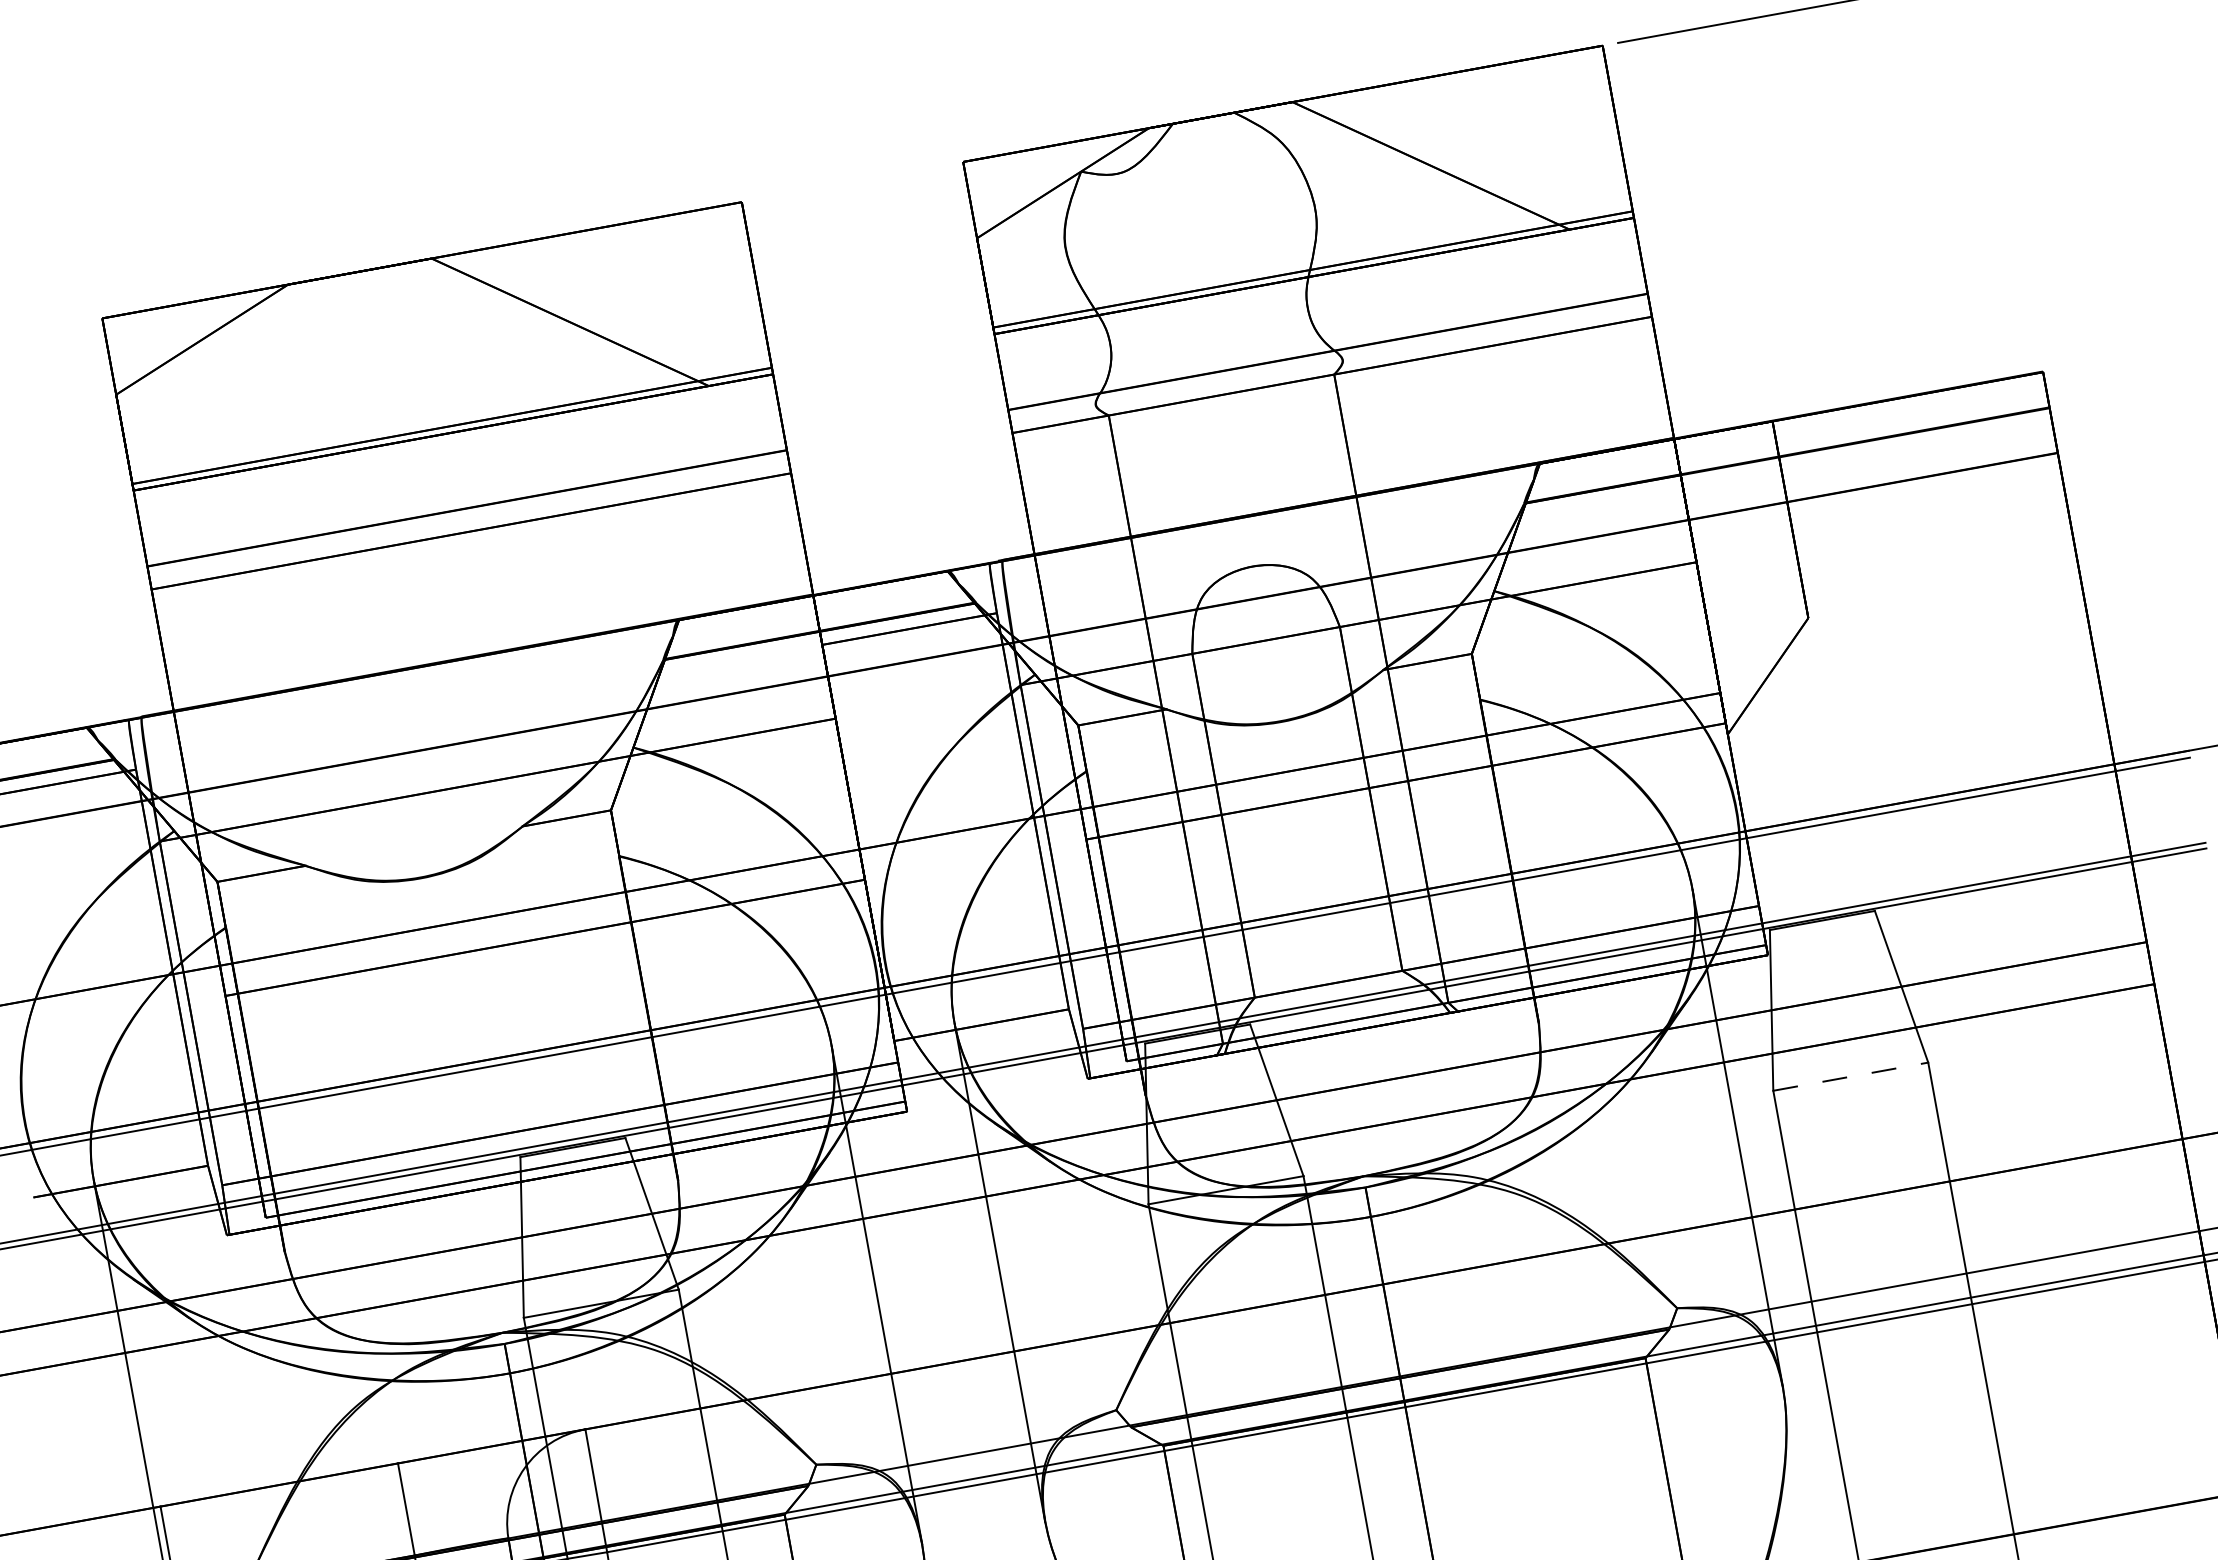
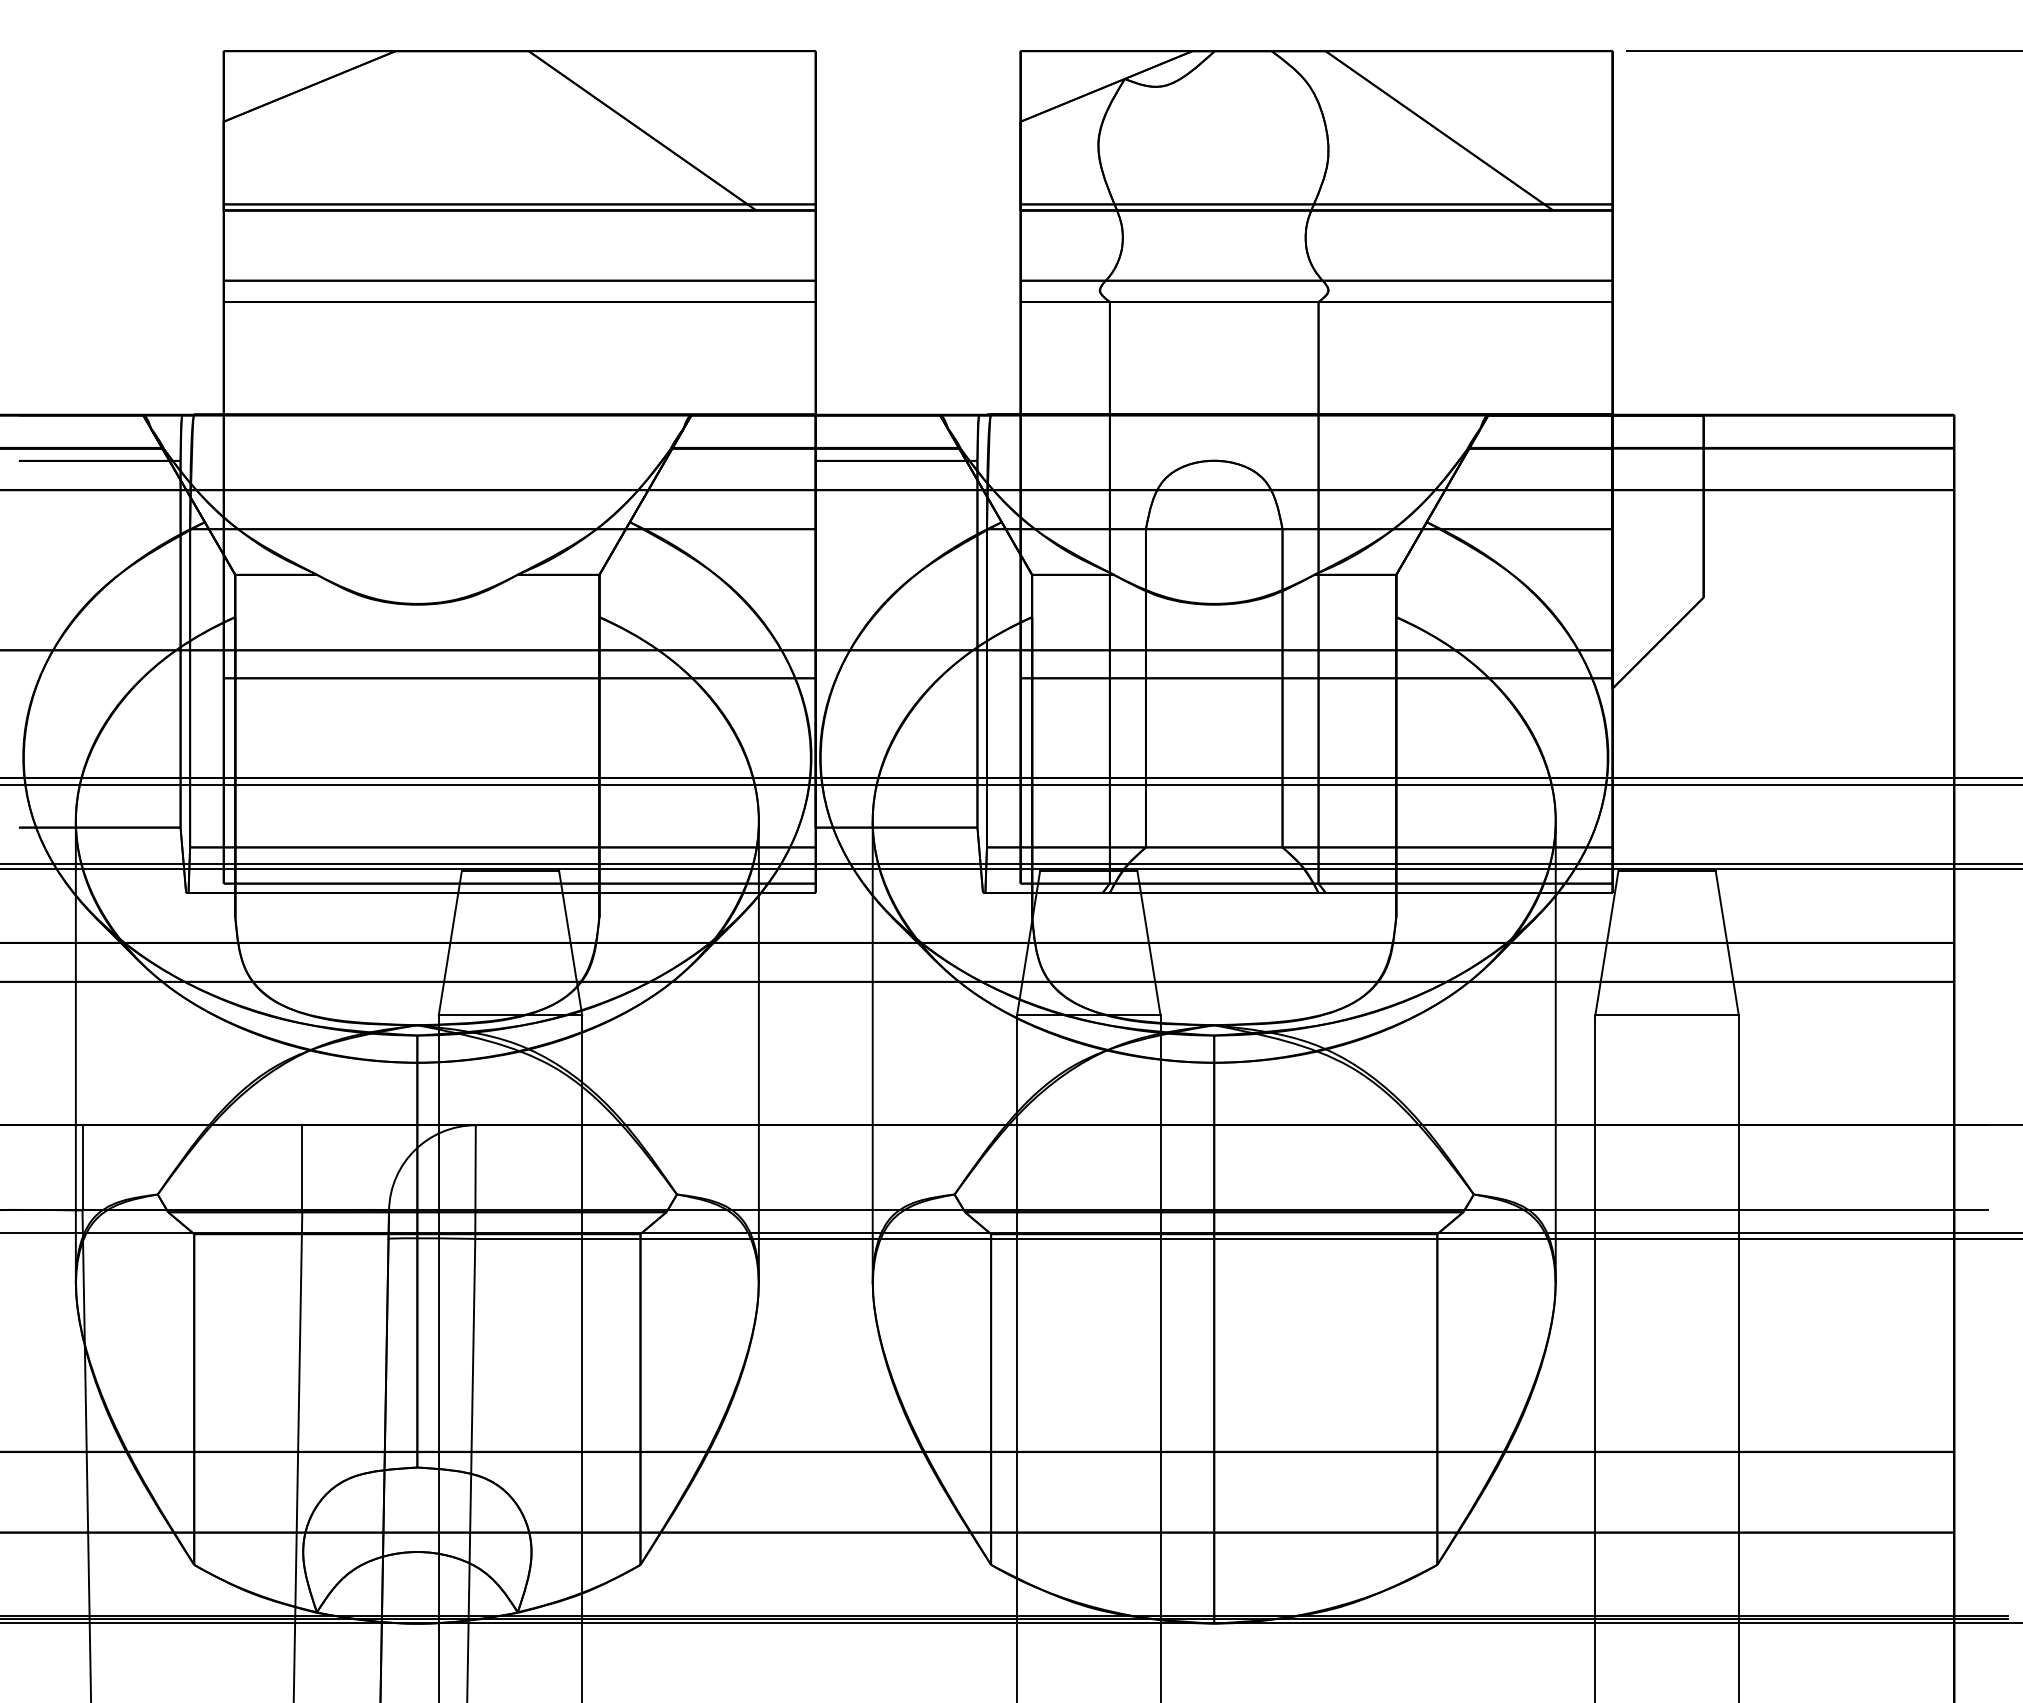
line: (1851, 1076) -> (1667, 1015), dashed -> solid

